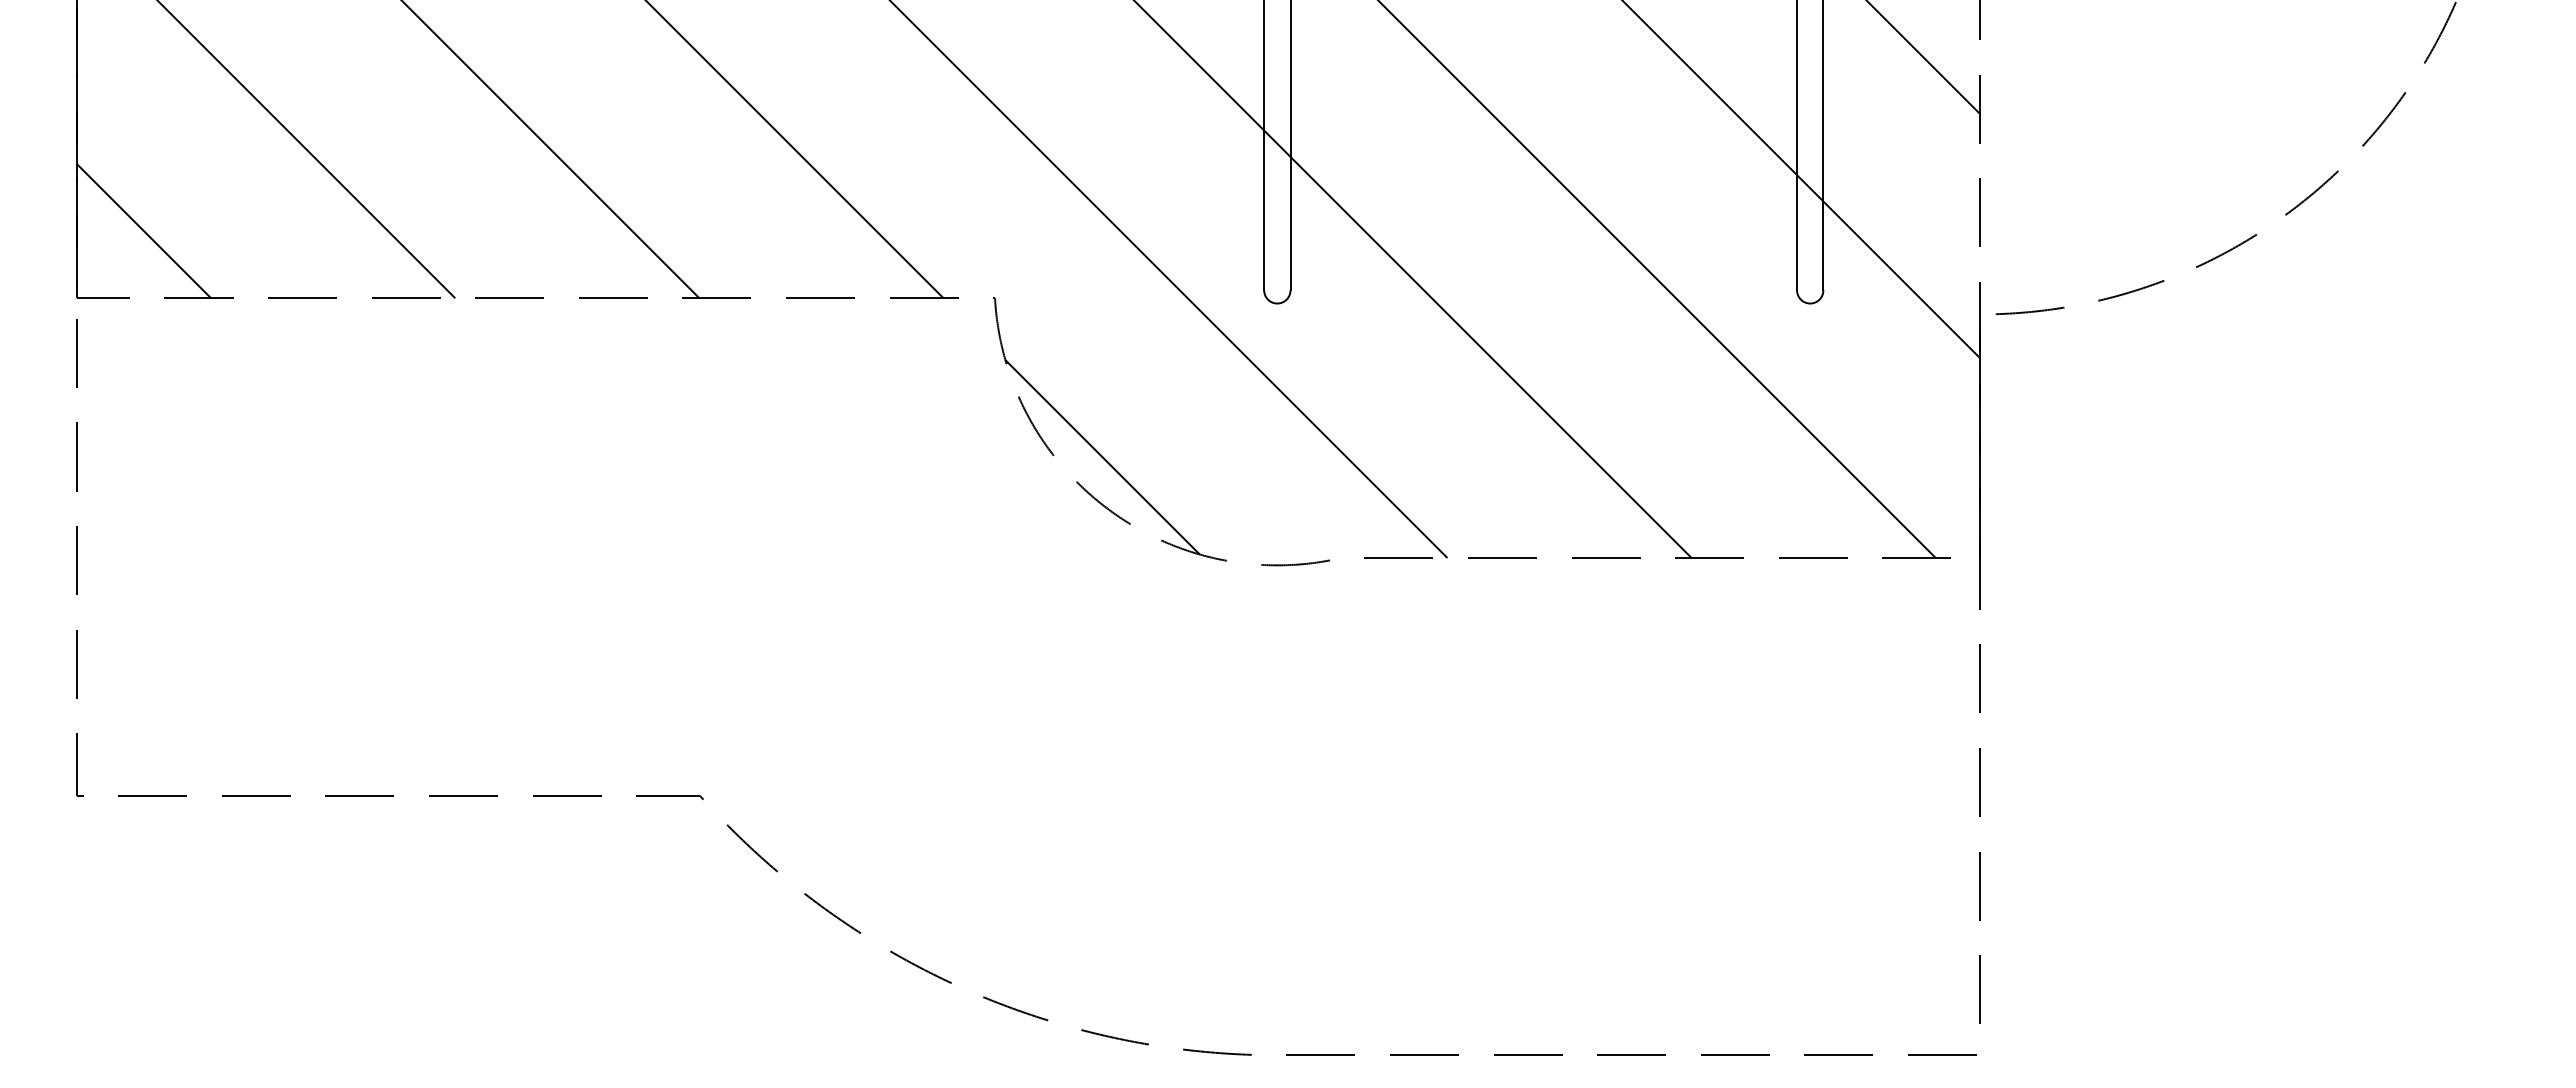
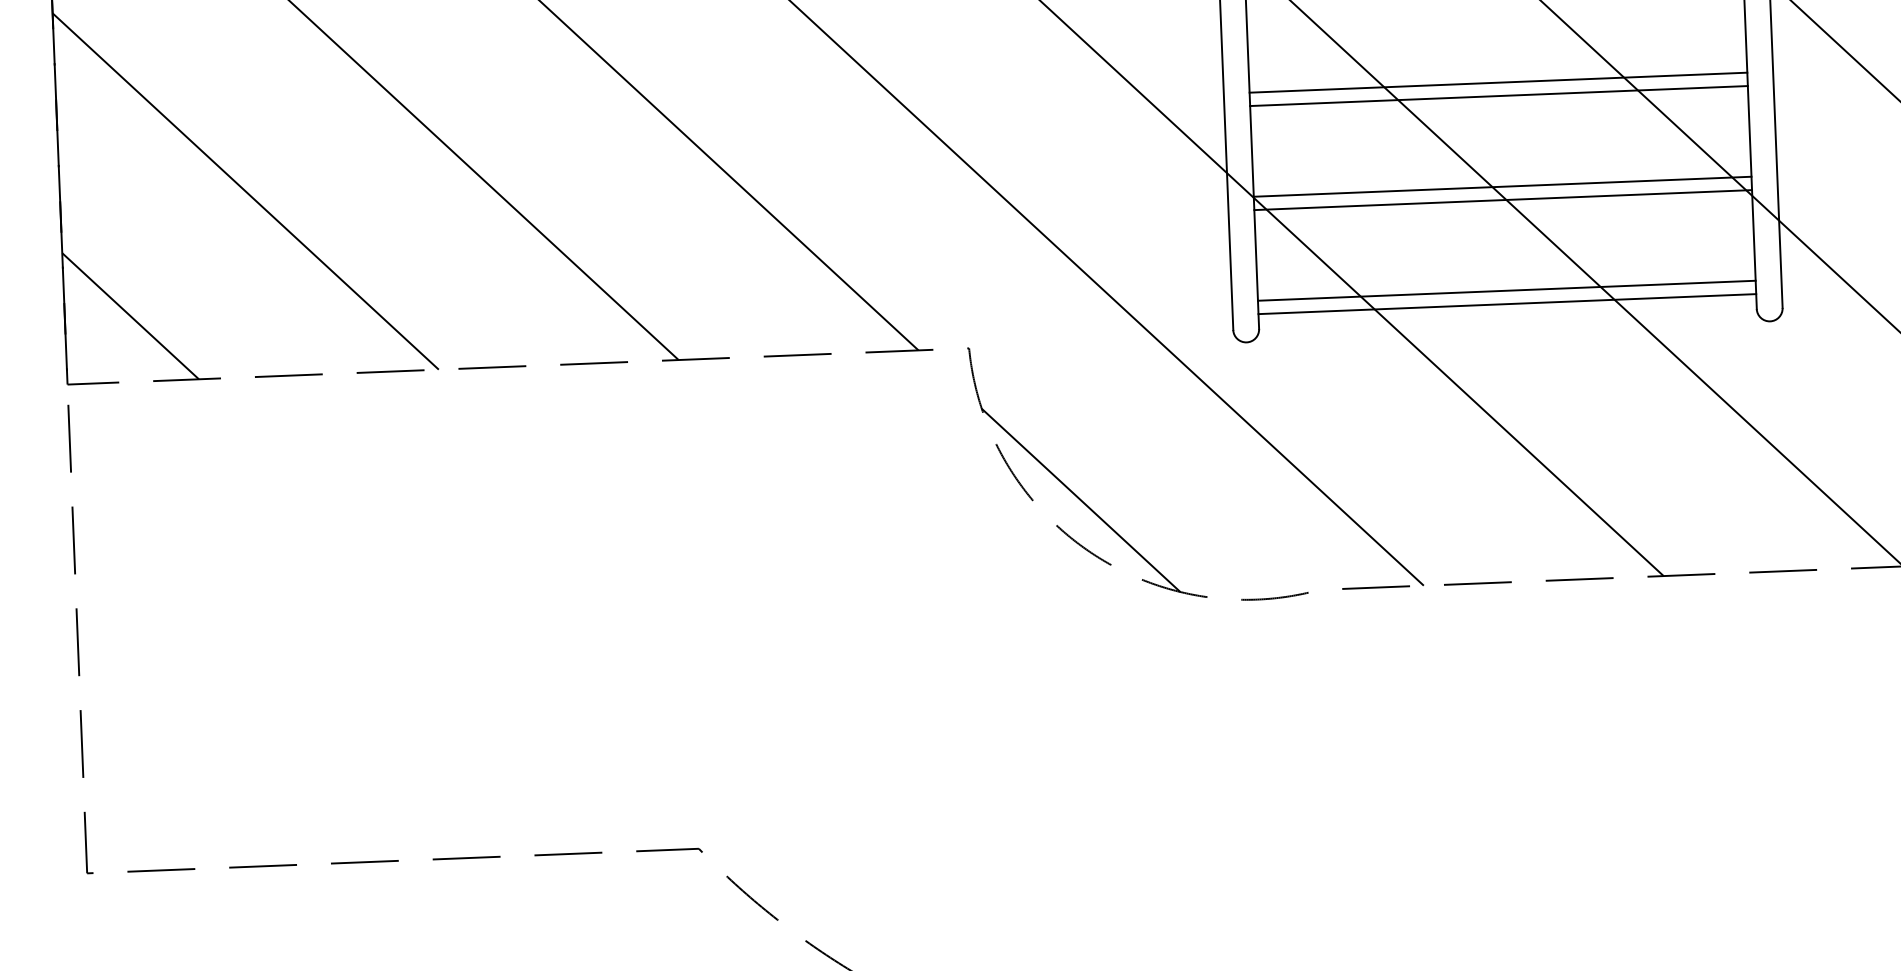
line: (1543, 49) -> (1498, 82), added
line: (1543, 63) -> (1498, 96), added
line: (1543, 155) -> (1502, 186), added
line: (1543, 169) -> (1502, 200), added
line: (1543, 261) -> (1506, 290), added
line: (1543, 275) -> (1507, 304), added

